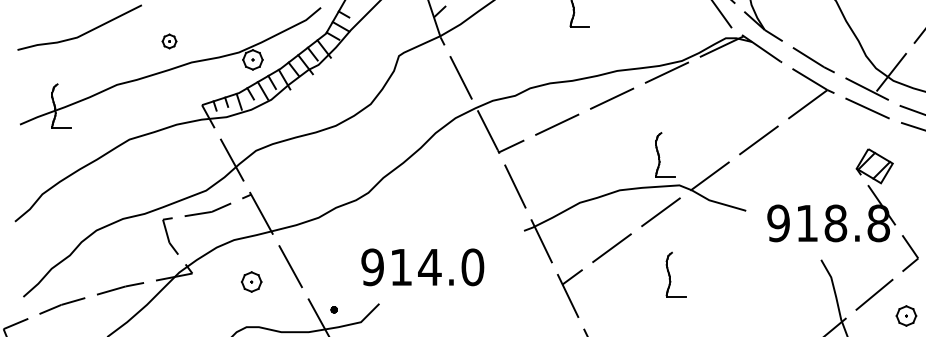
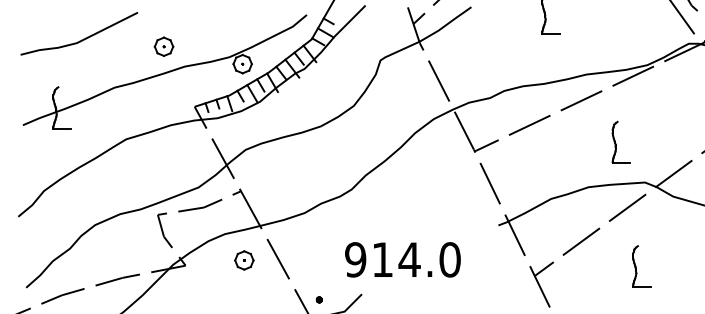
part: (169, 41) -> (164, 46), size x1.43
part: (665, 154) -> (621, 142), moved
part: (251, 281) -> (244, 259), moved

